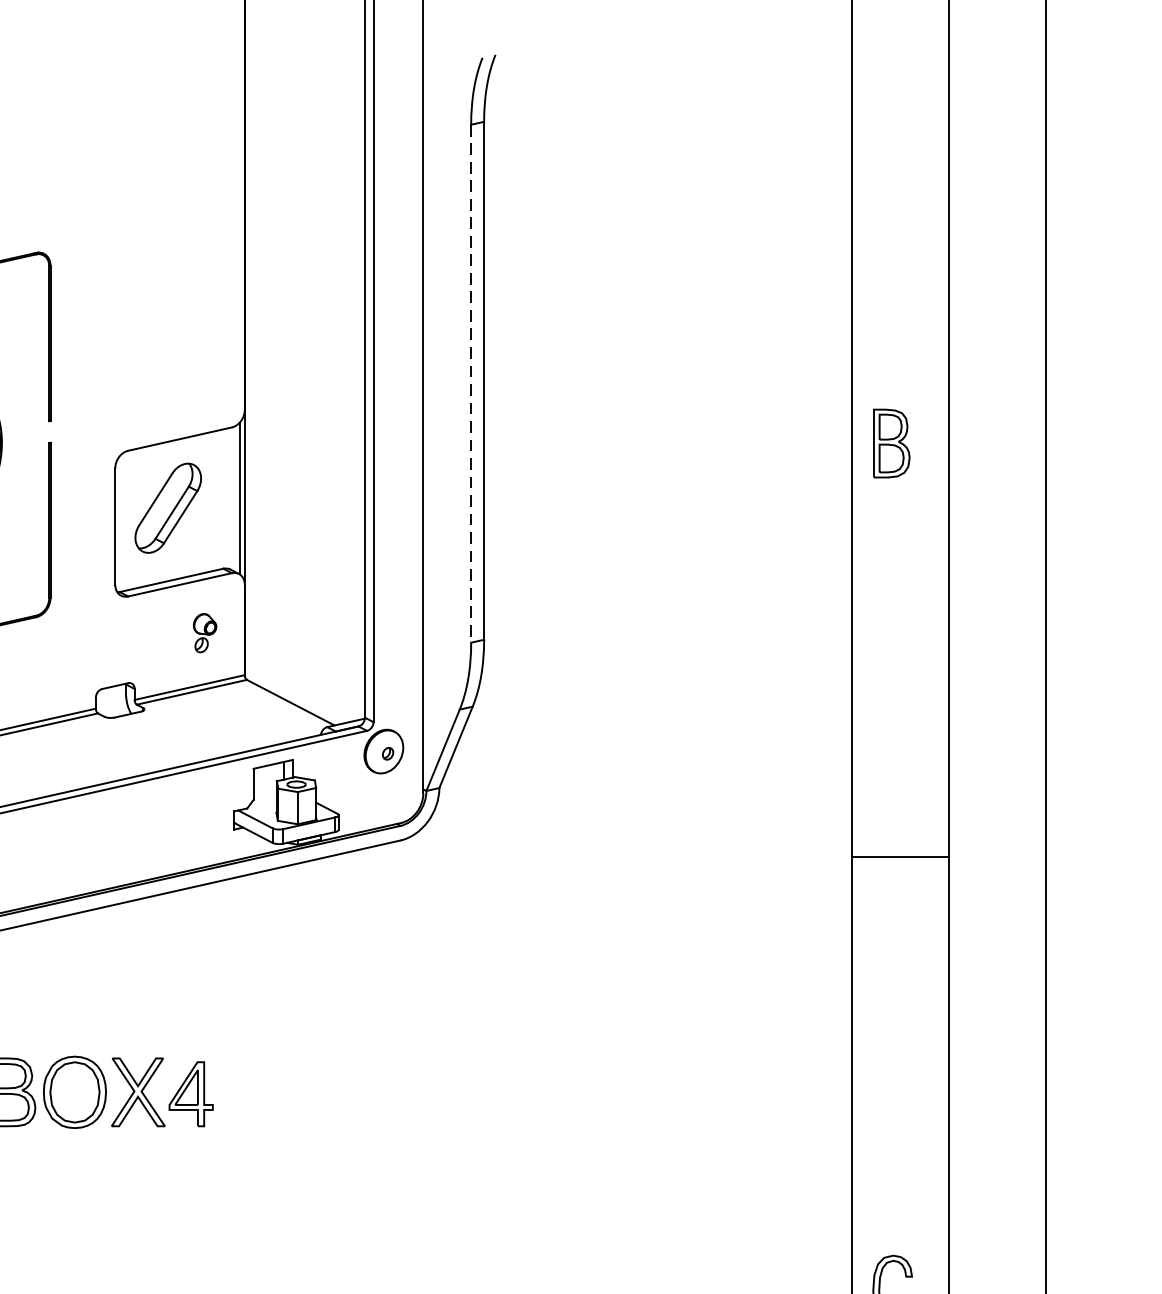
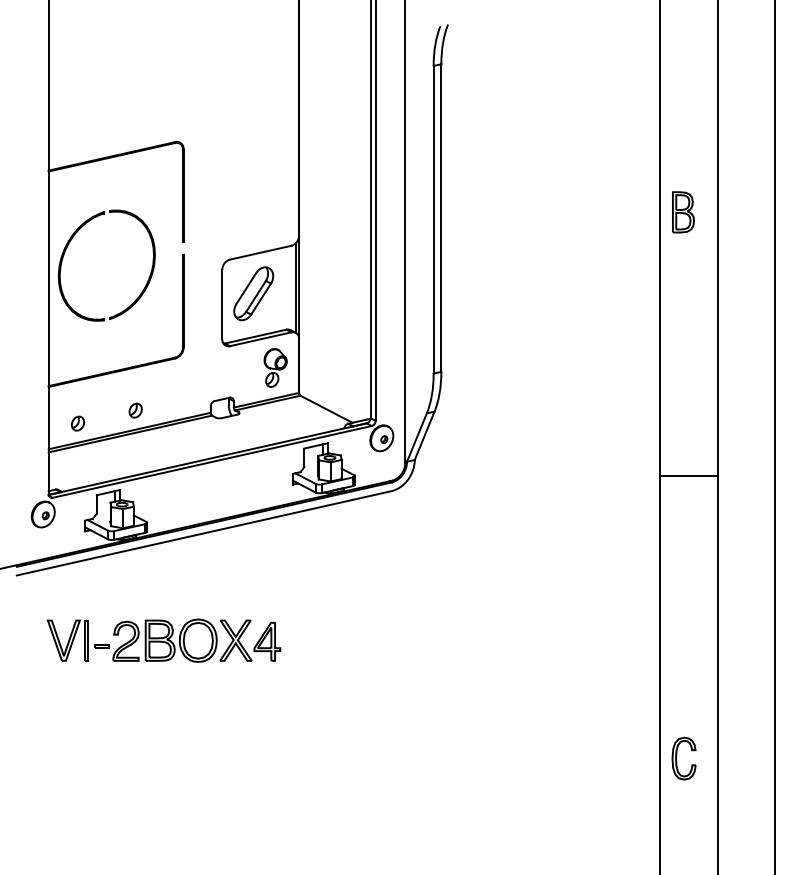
line: (470, 383) -> (433, 219), dashed -> solid
part: (891, 443) -> (683, 212), moved
part: (204, 632) -> (275, 367), size x1.67
line: (900, 857) -> (688, 476), moved

